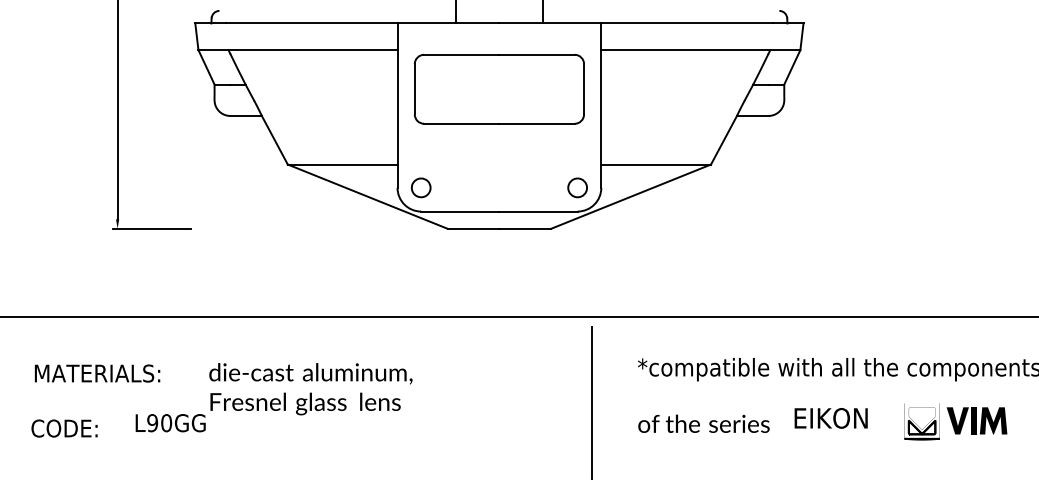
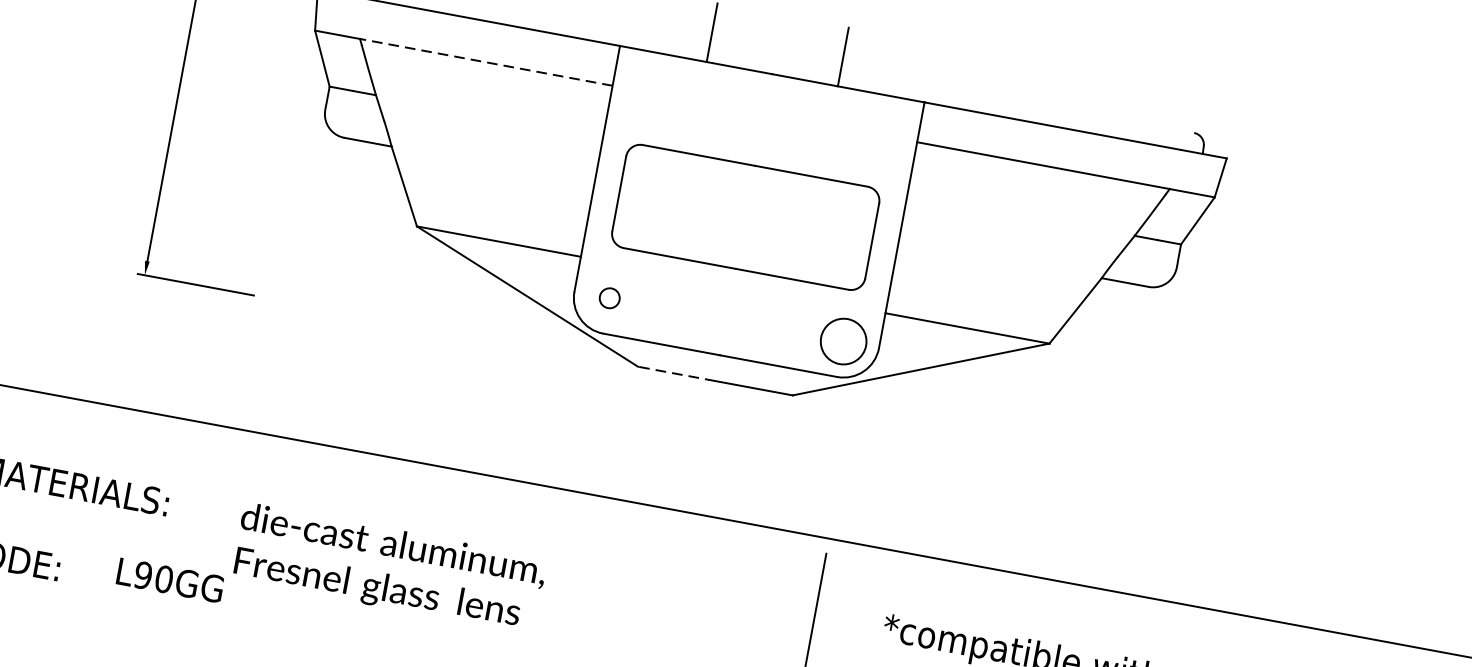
line: (313, 50) -> (486, 63), solid -> dashed
part: (498, 88) -> (744, 215), moved
part: (420, 187) -> (608, 297), size x0.7
circle: (577, 187) -> (843, 340), size x1.6
line: (473, 228) -> (676, 373), solid -> dashed

